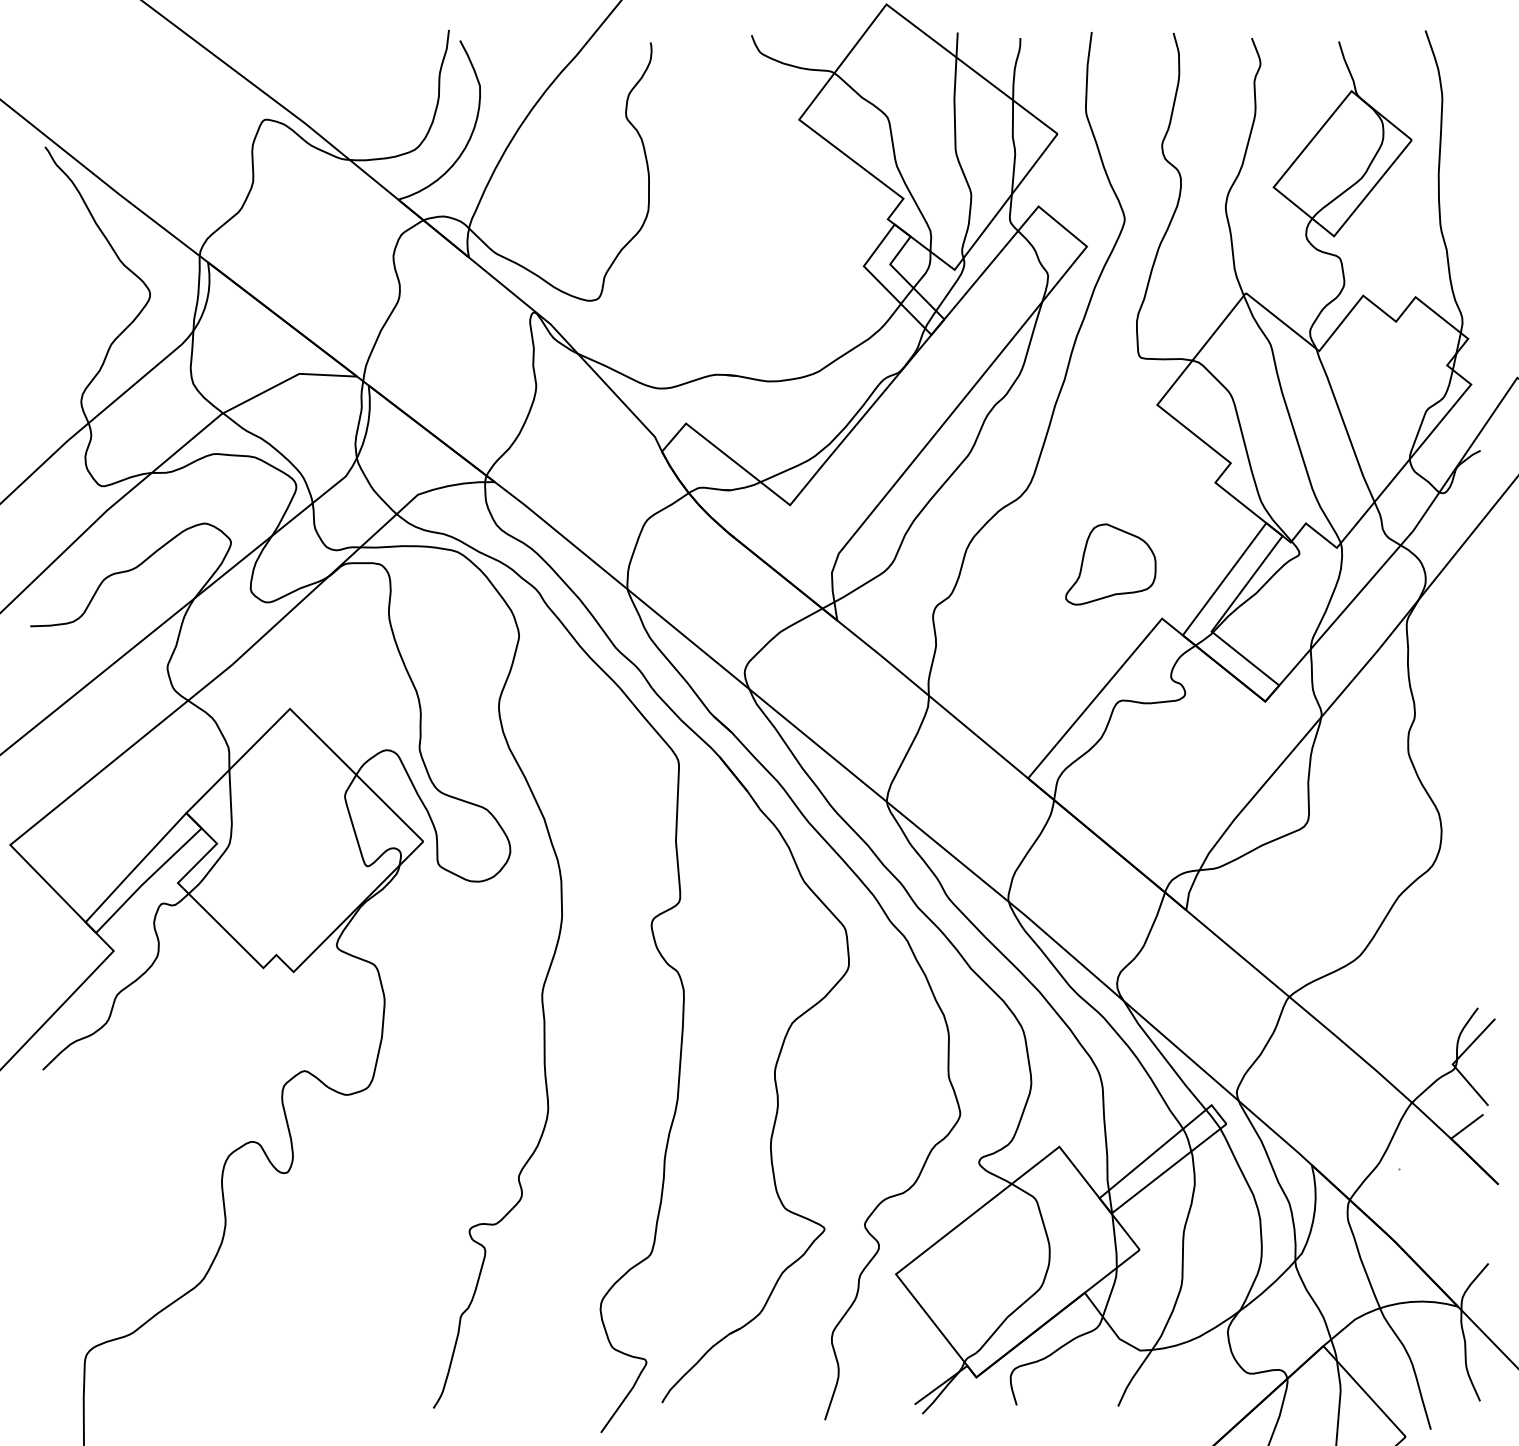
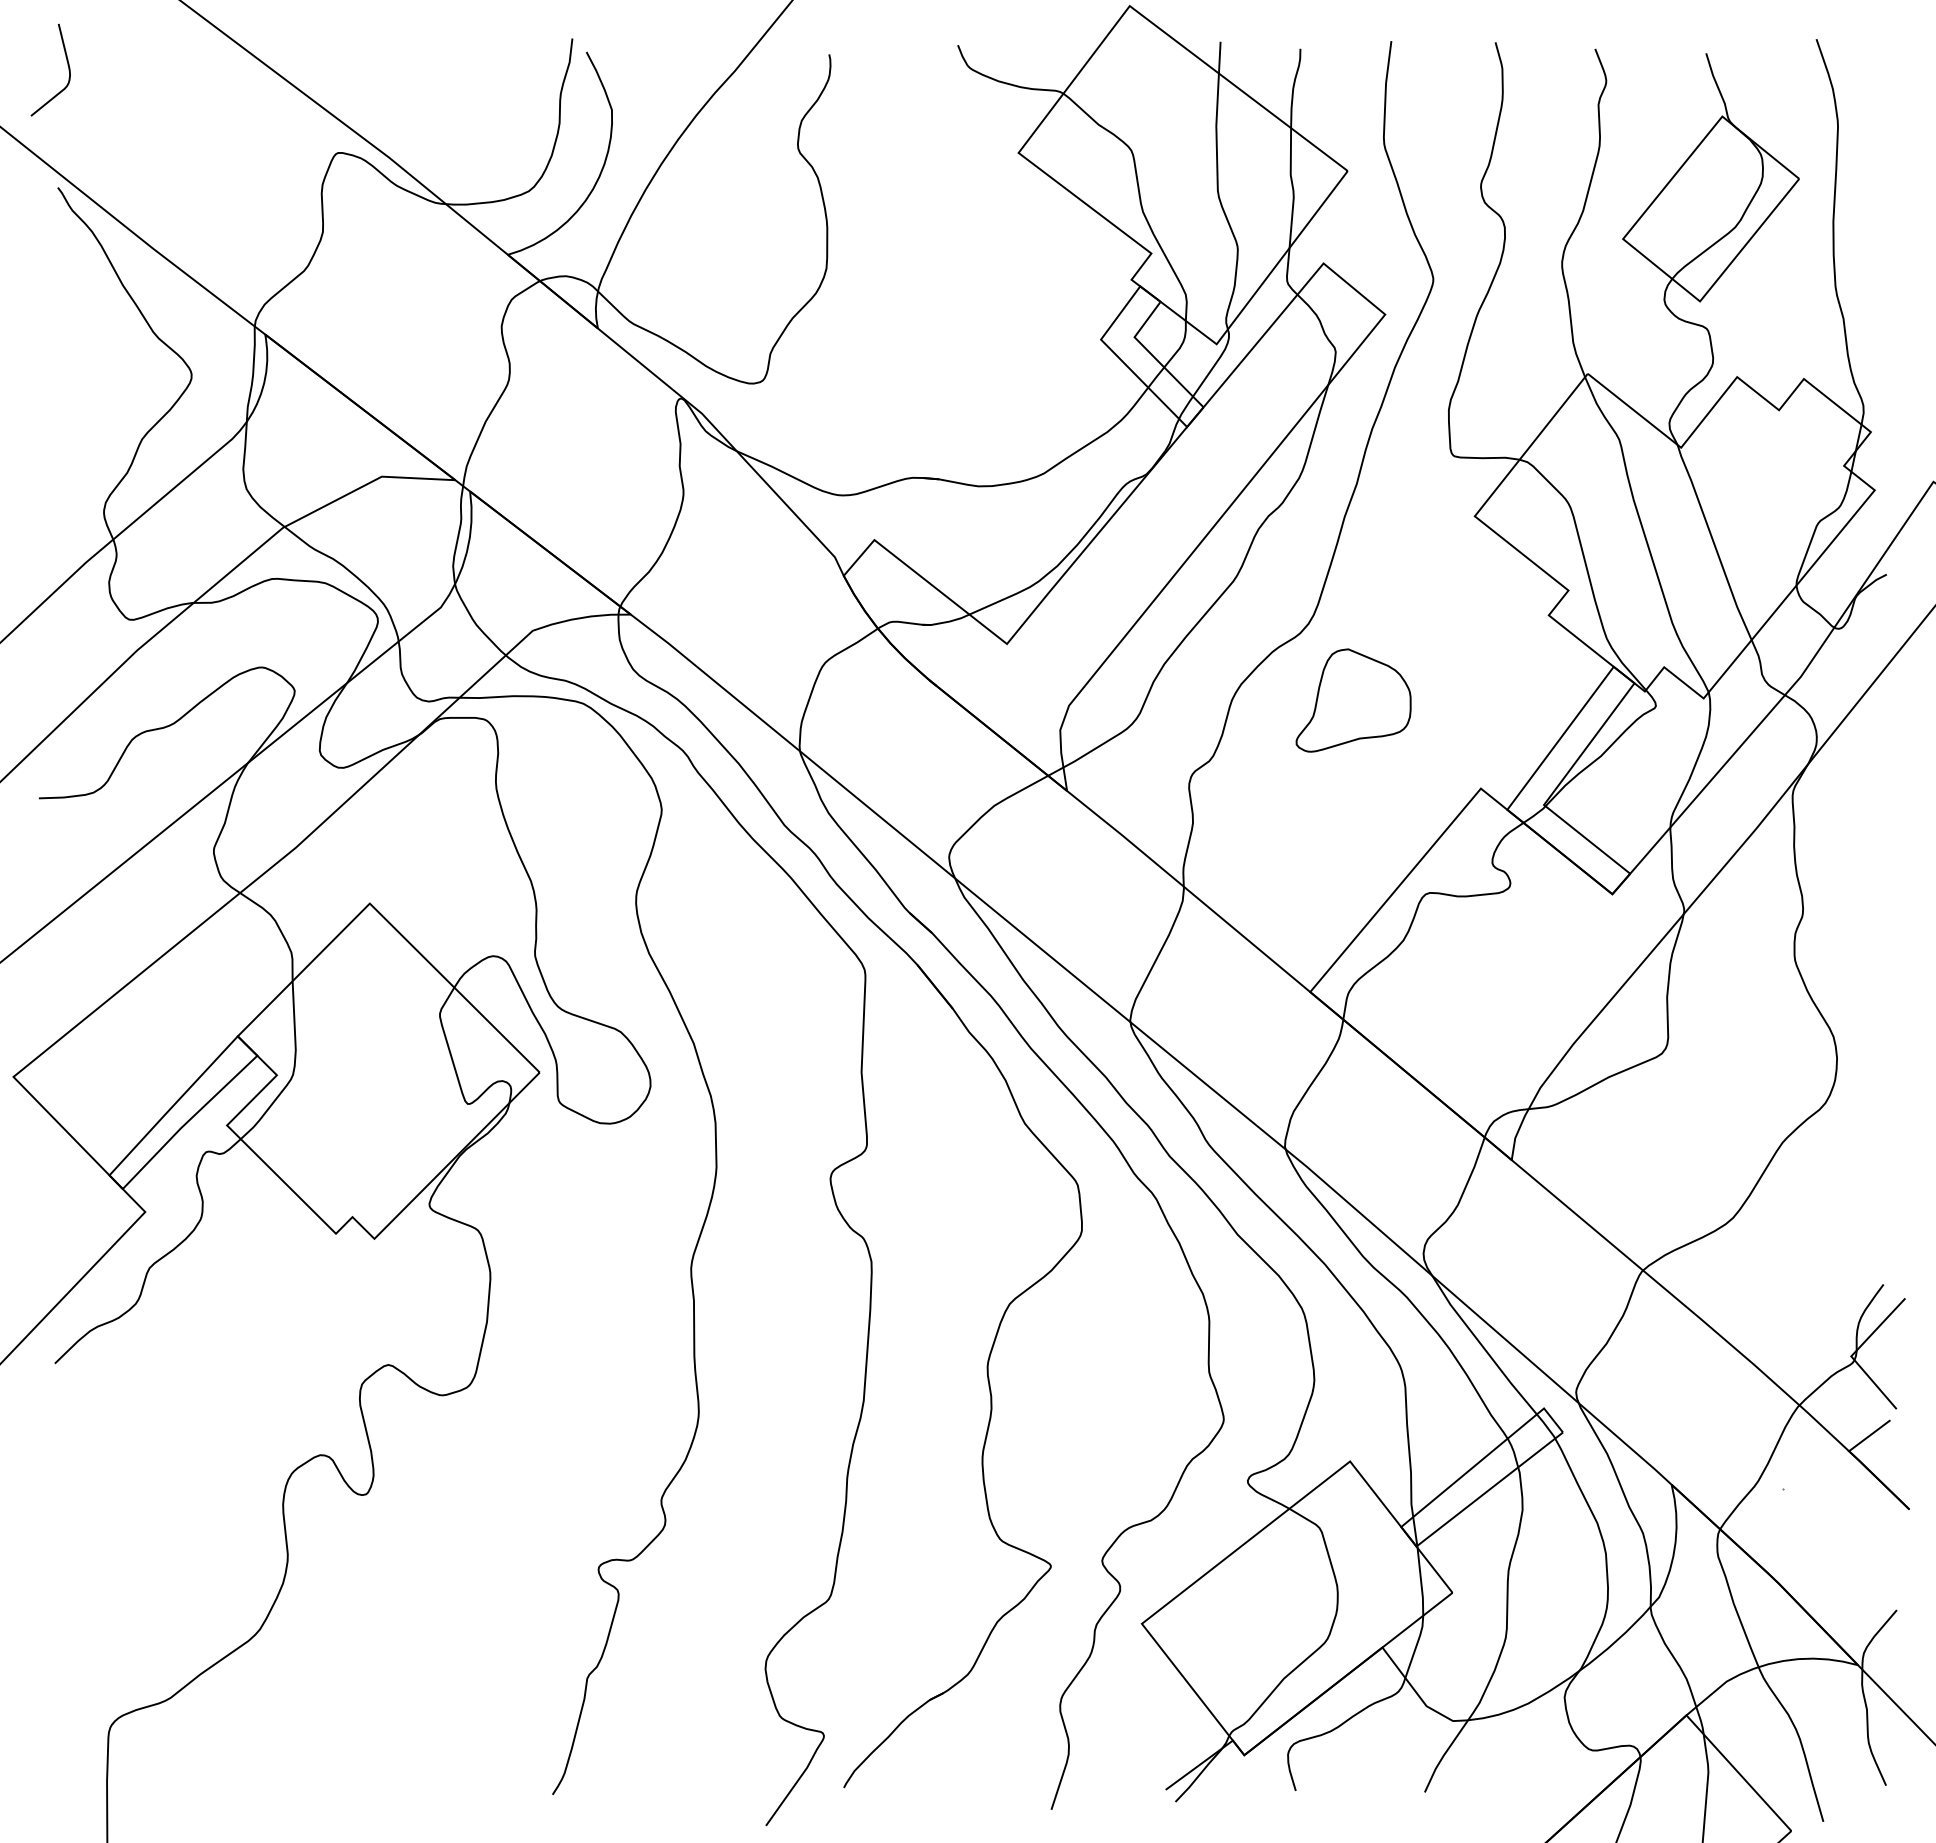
curve: (52, 51) -> (67, 65), added
part: (1110, 564) -> (1353, 700), moved

